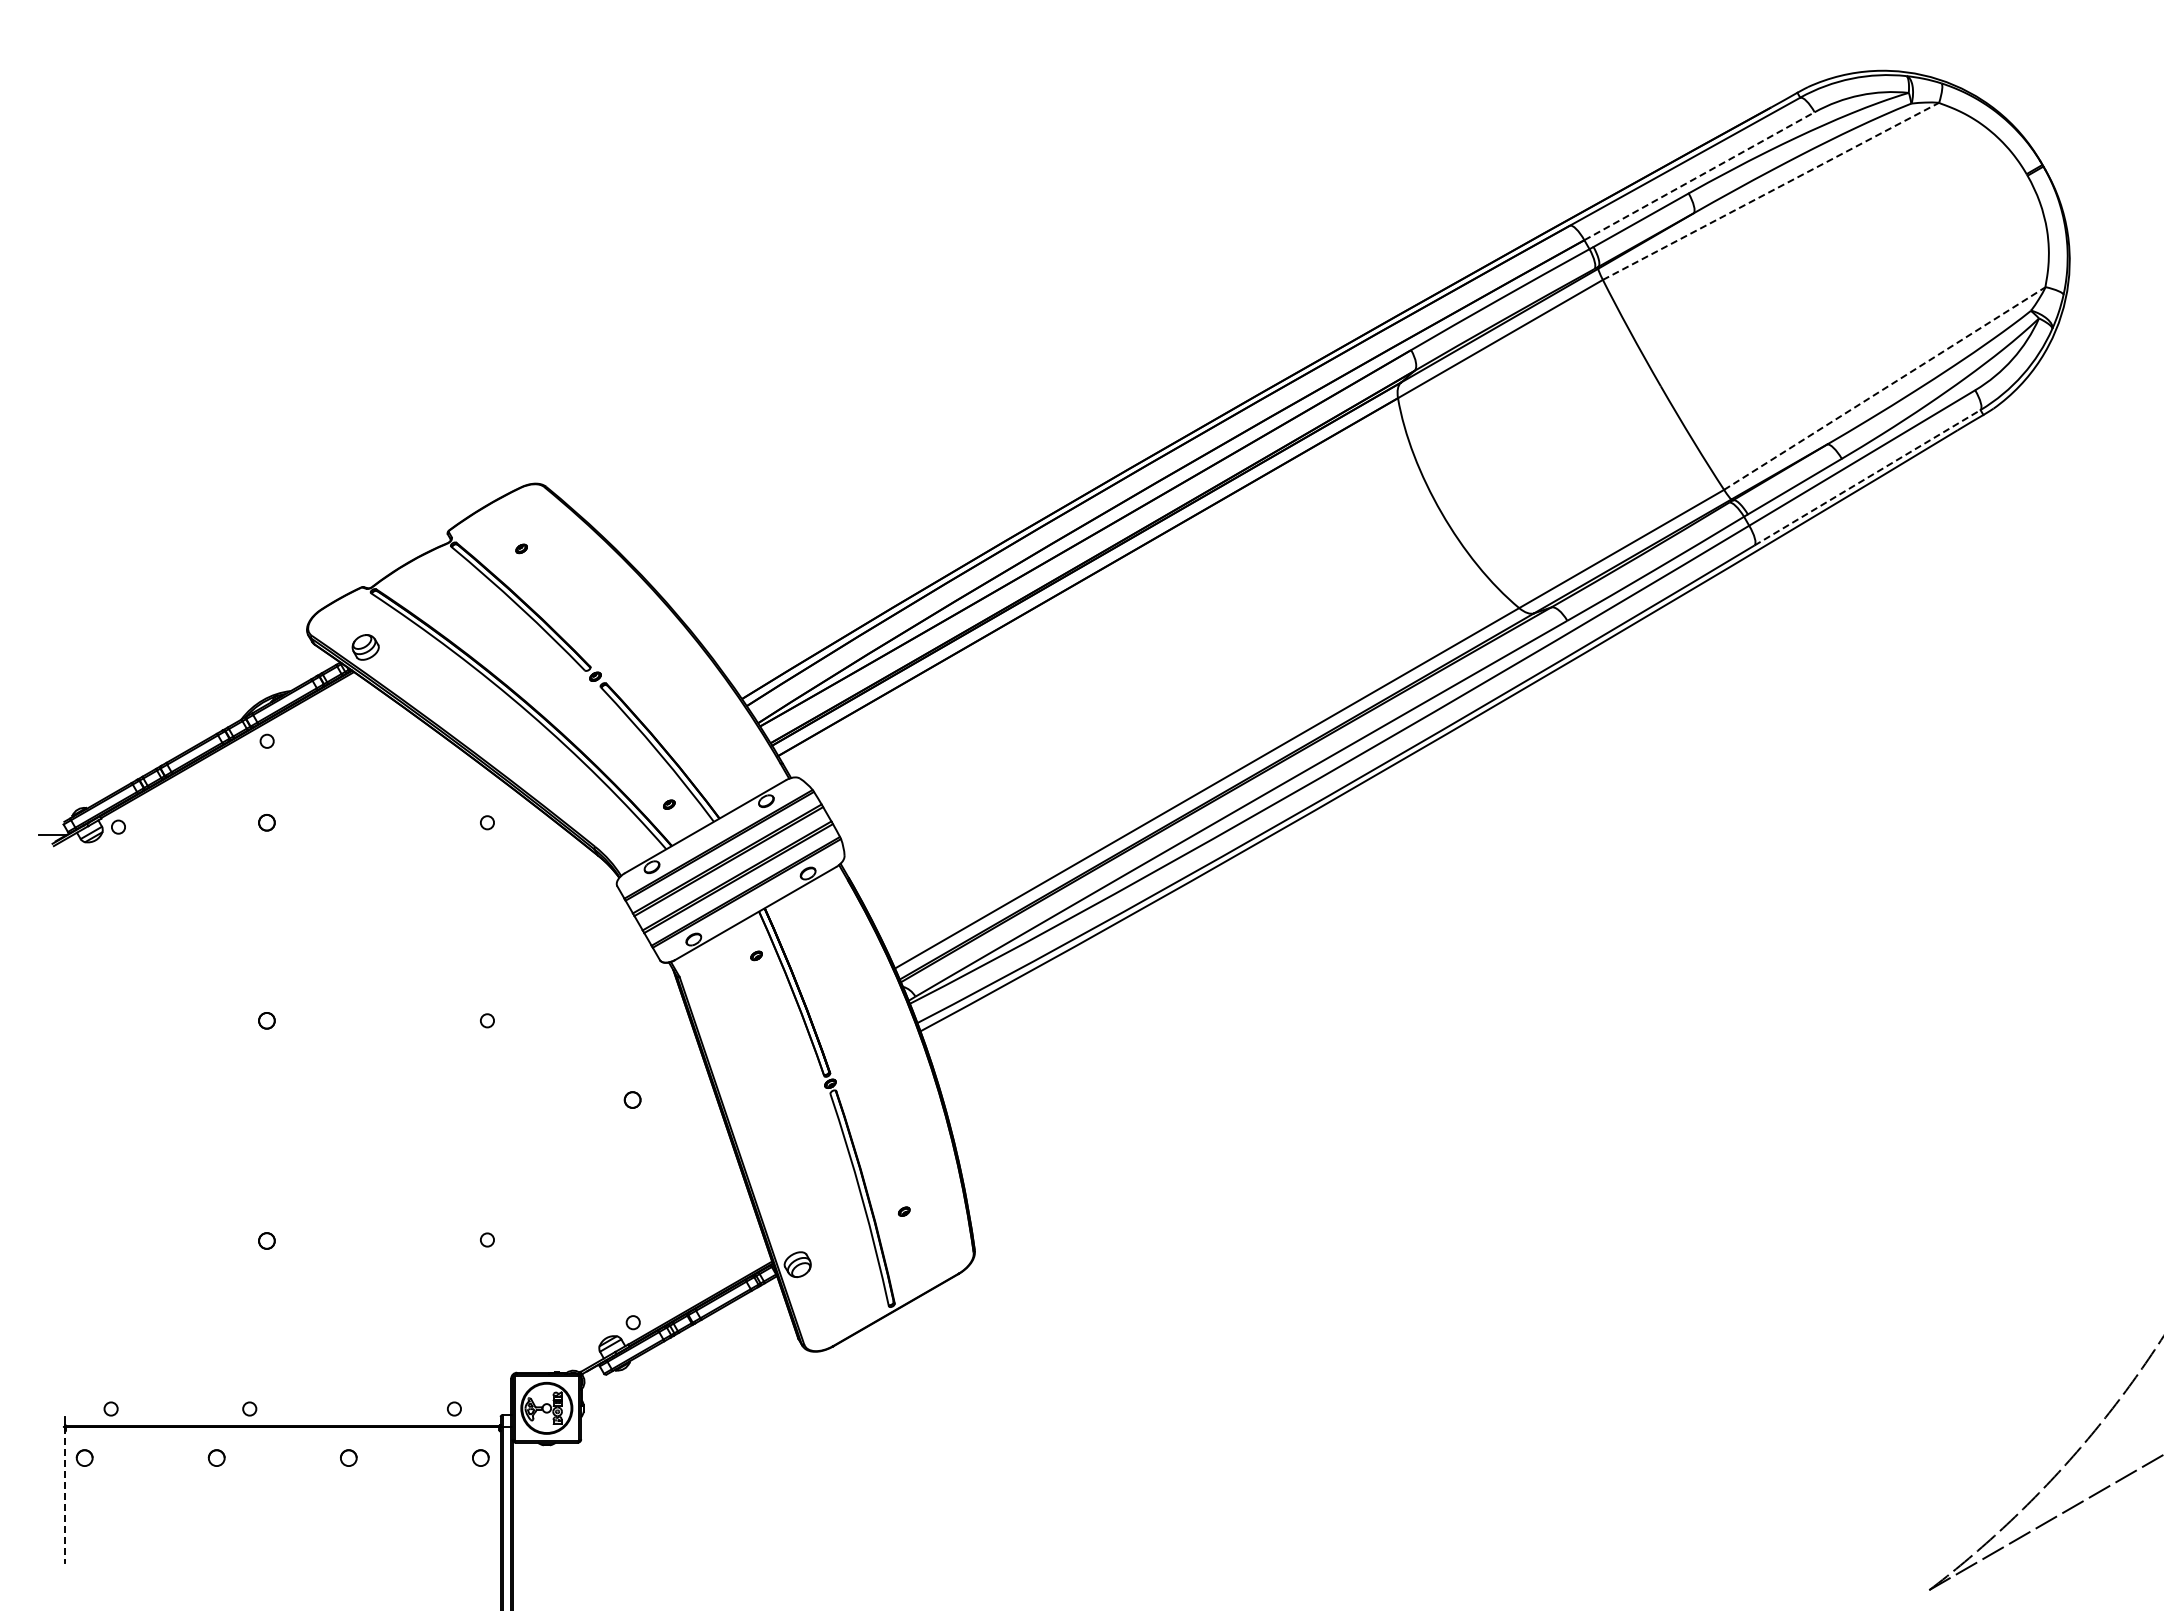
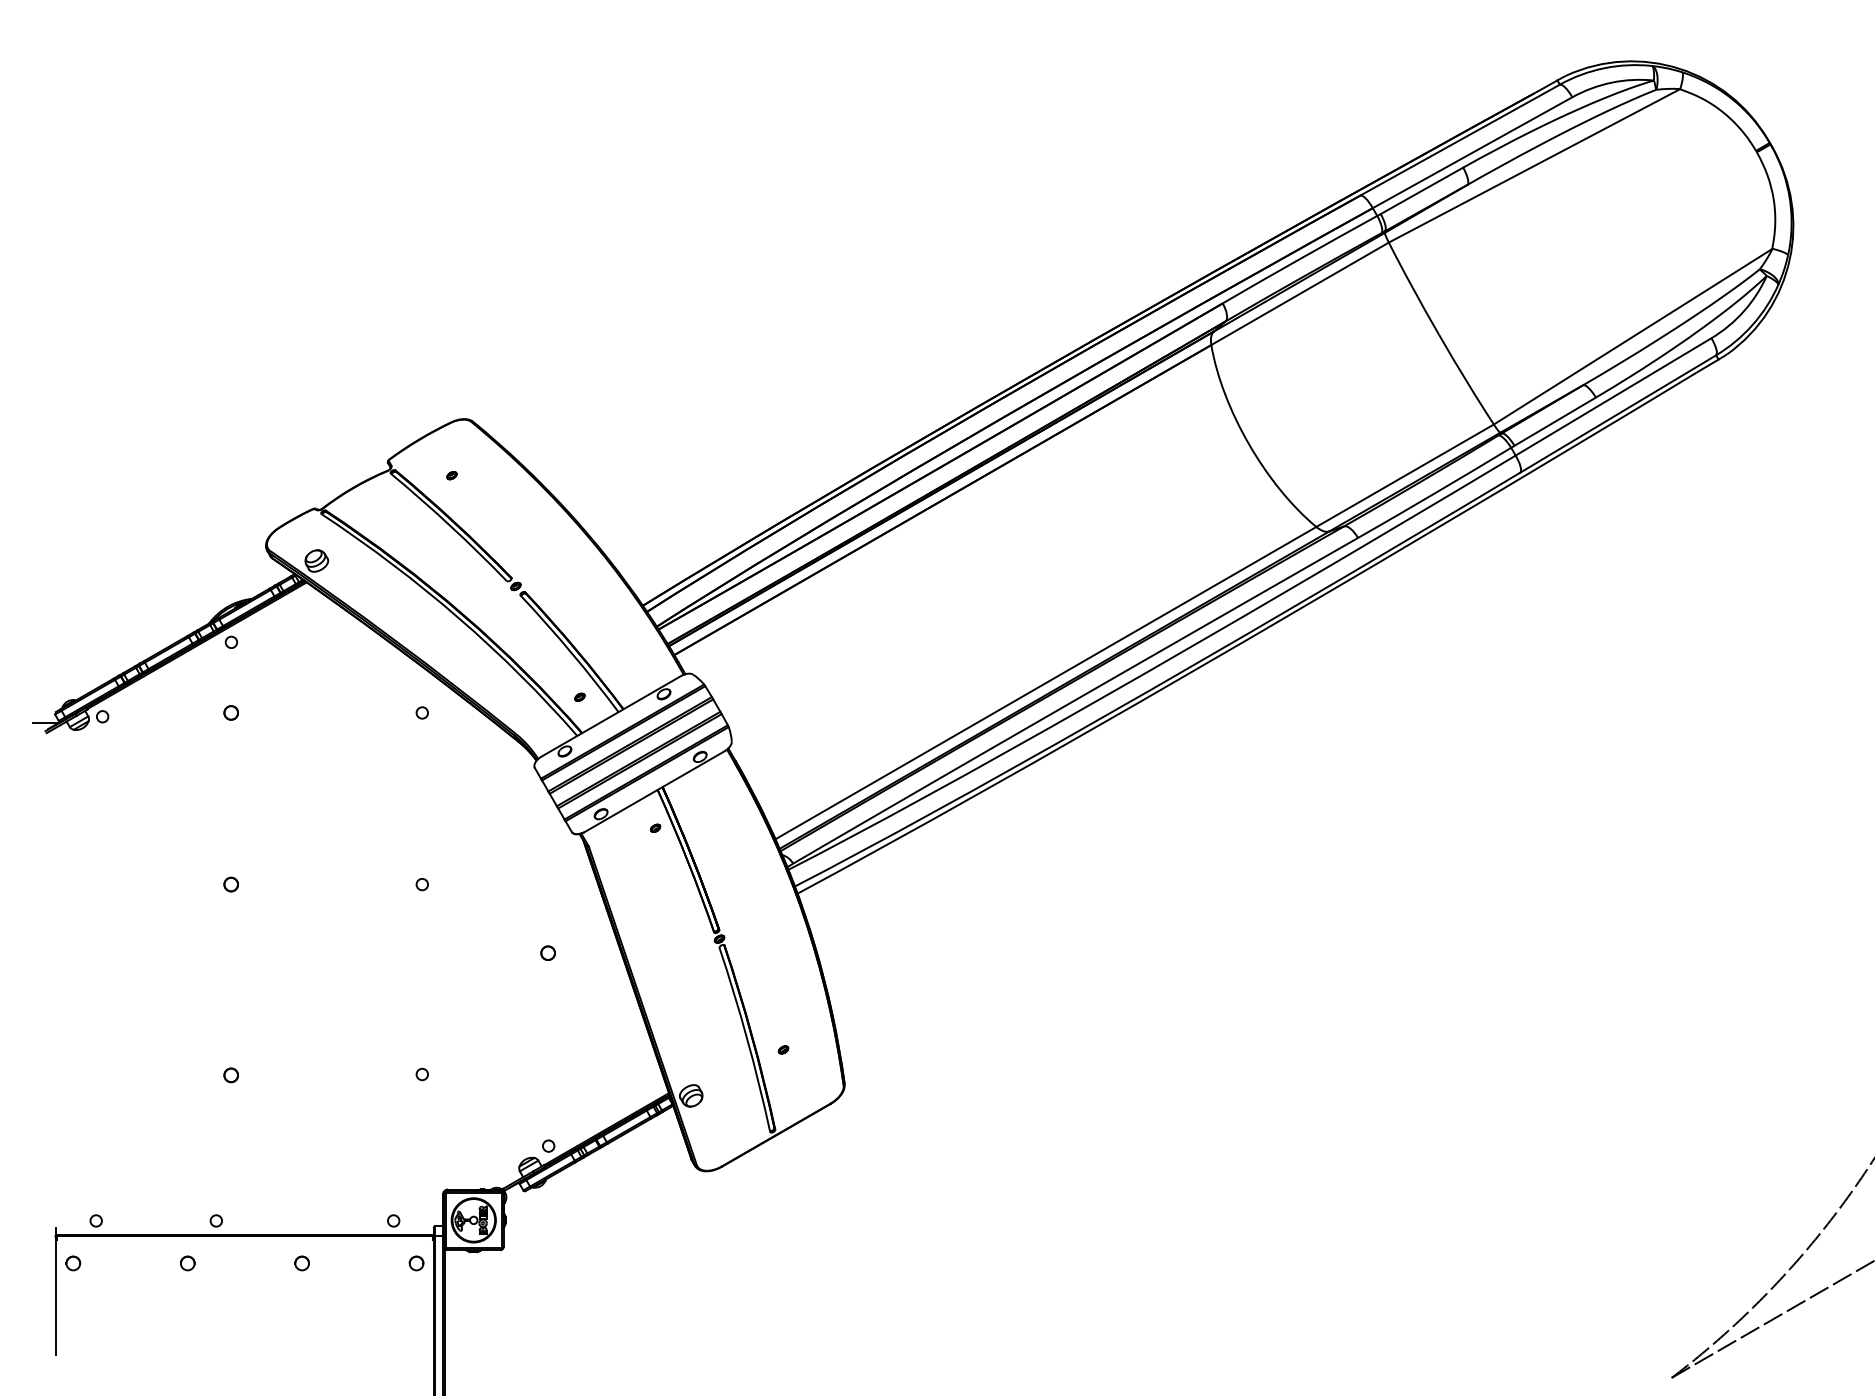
line: (1699, 176) -> (1472, 152), dashed -> solid
line: (1771, 191) -> (1534, 165), dashed -> solid
line: (1885, 388) -> (1633, 336), dashed -> solid
line: (1867, 477) -> (1618, 413), dashed -> solid
line: (64, 1493) -> (55, 1294), dashed -> solid

